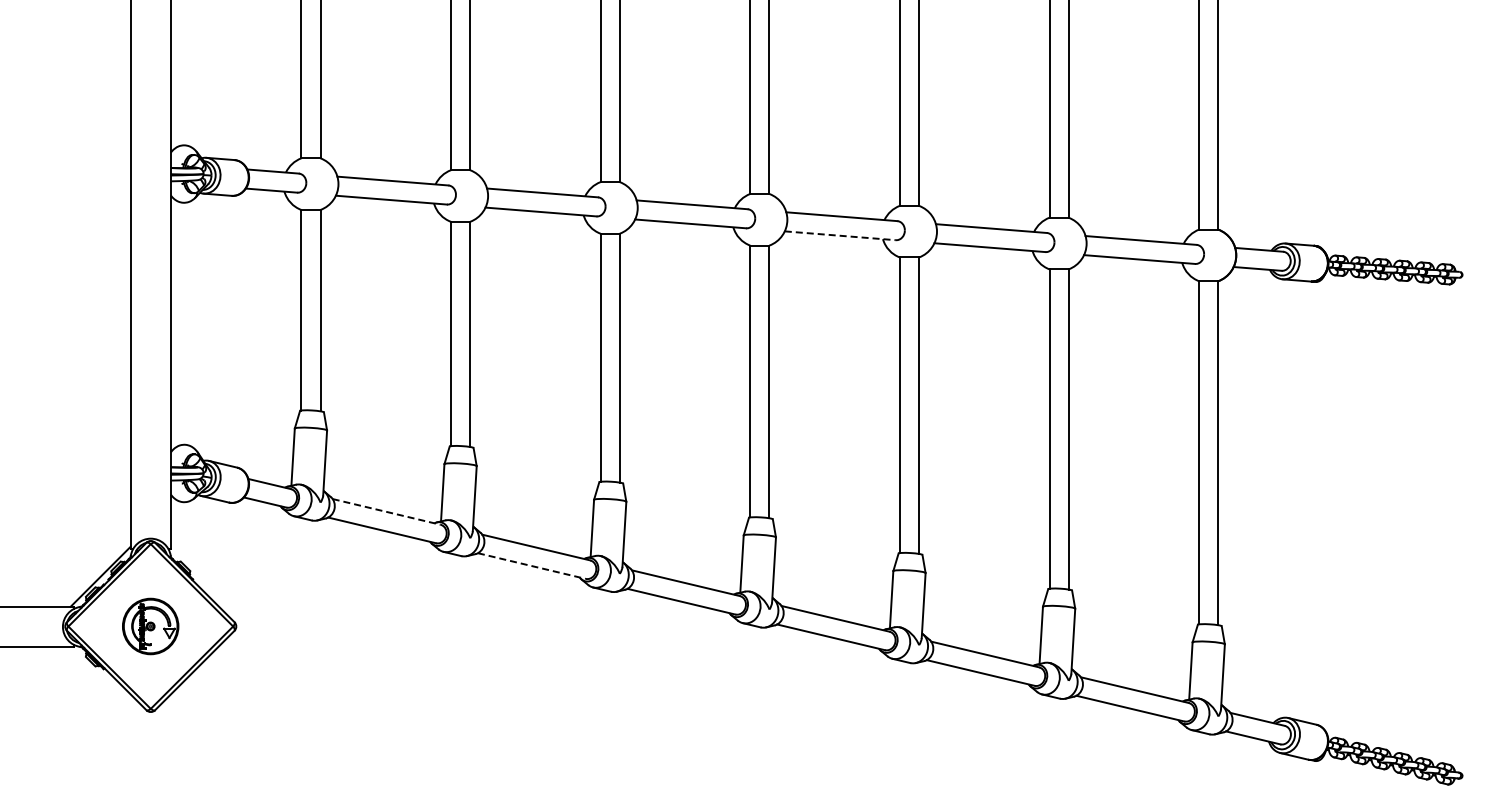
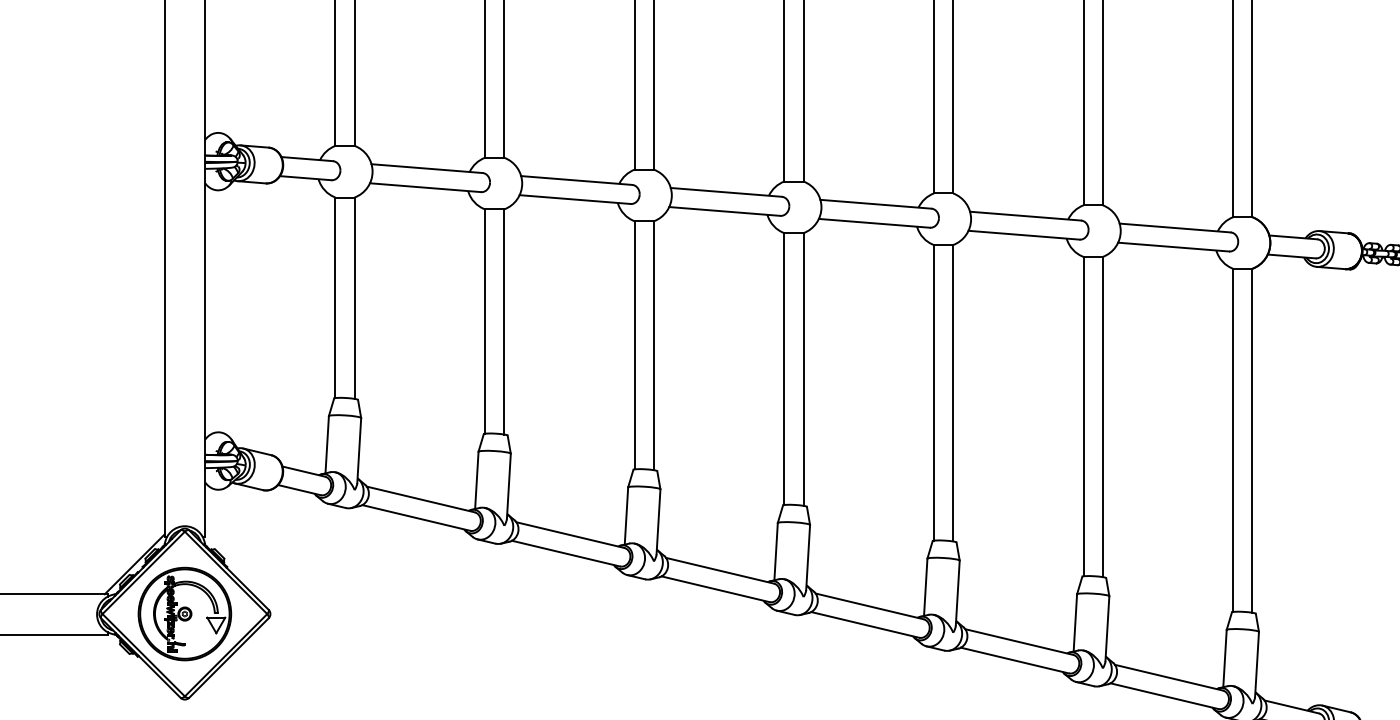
line: (840, 235) -> (874, 223), dashed -> solid
line: (387, 512) -> (421, 500), dashed -> solid
line: (532, 566) -> (566, 554), dashed -> solid
part: (150, 626) -> (184, 614), size x1.67

